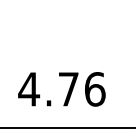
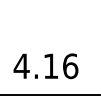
text: (68, 88) -> (50, 65), 4.76 -> 4.16

